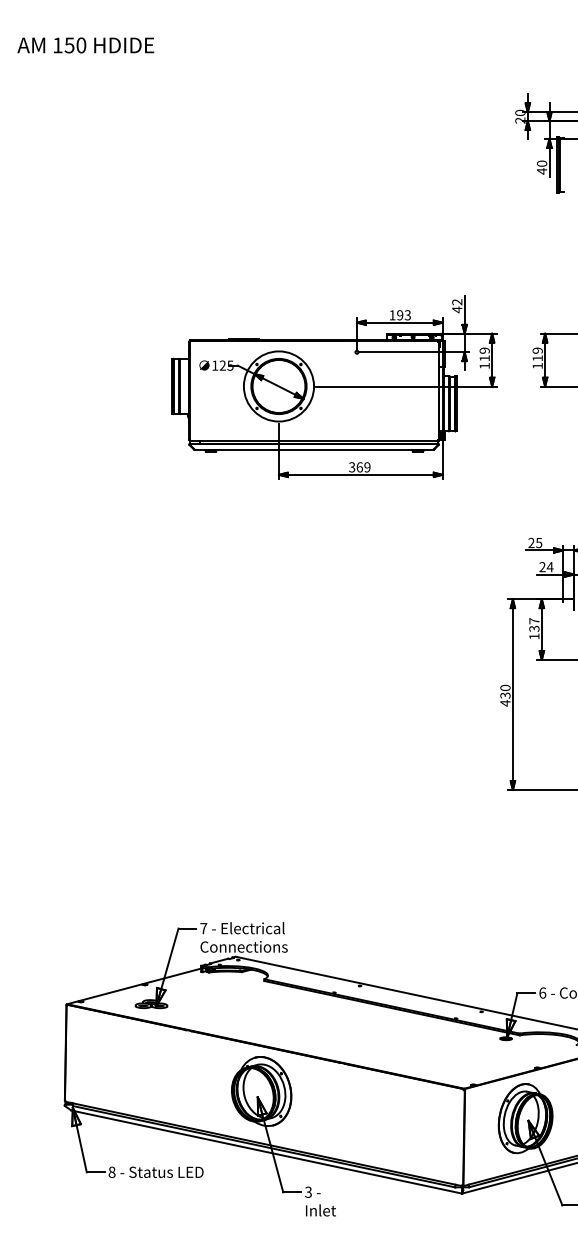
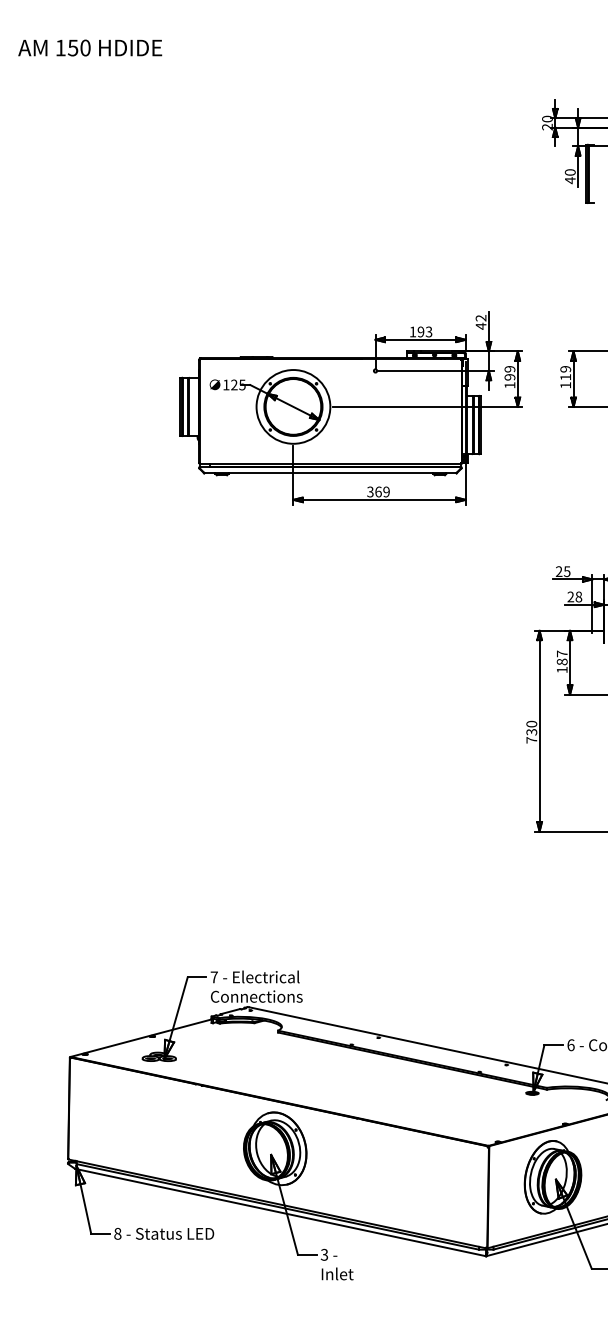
text: (484, 358) -> (509, 377), 119 -> 199
text: (549, 566) -> (578, 596), 24 -> 28
text: (534, 628) -> (562, 661), 137 -> 187
text: (505, 702) -> (531, 739), 430 -> 730

